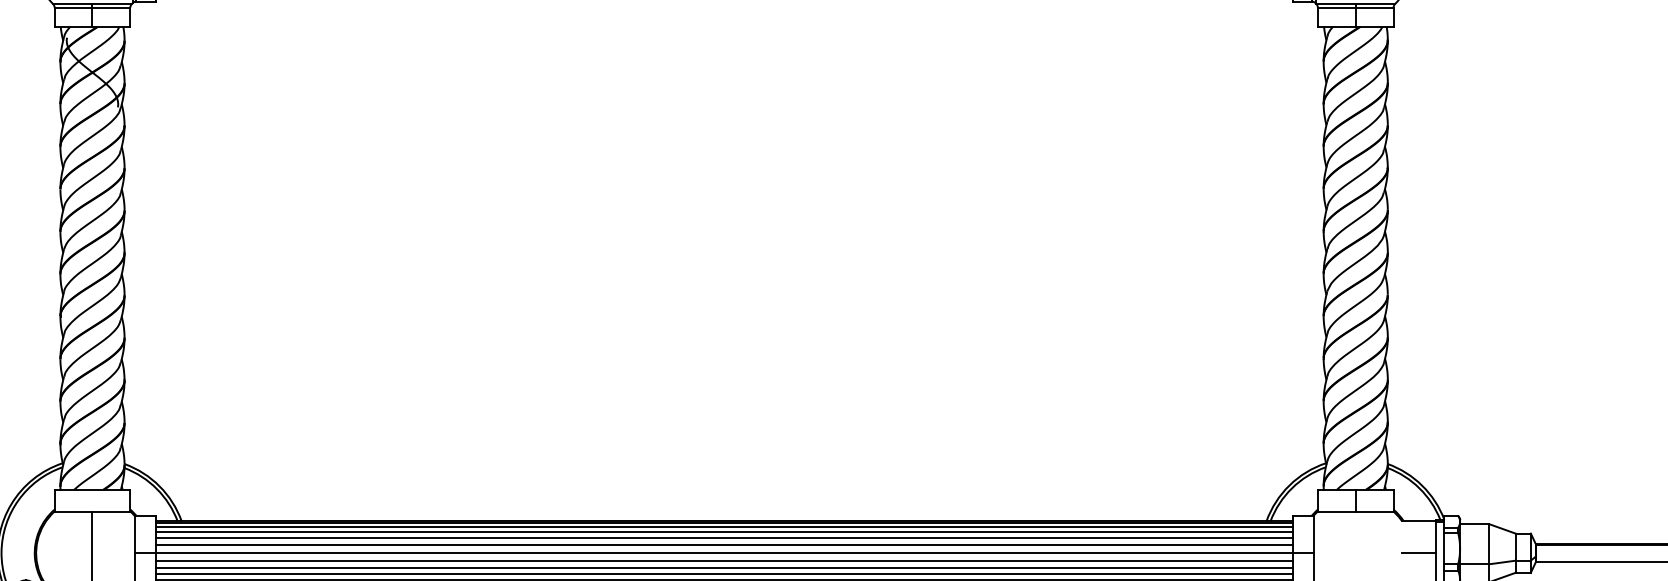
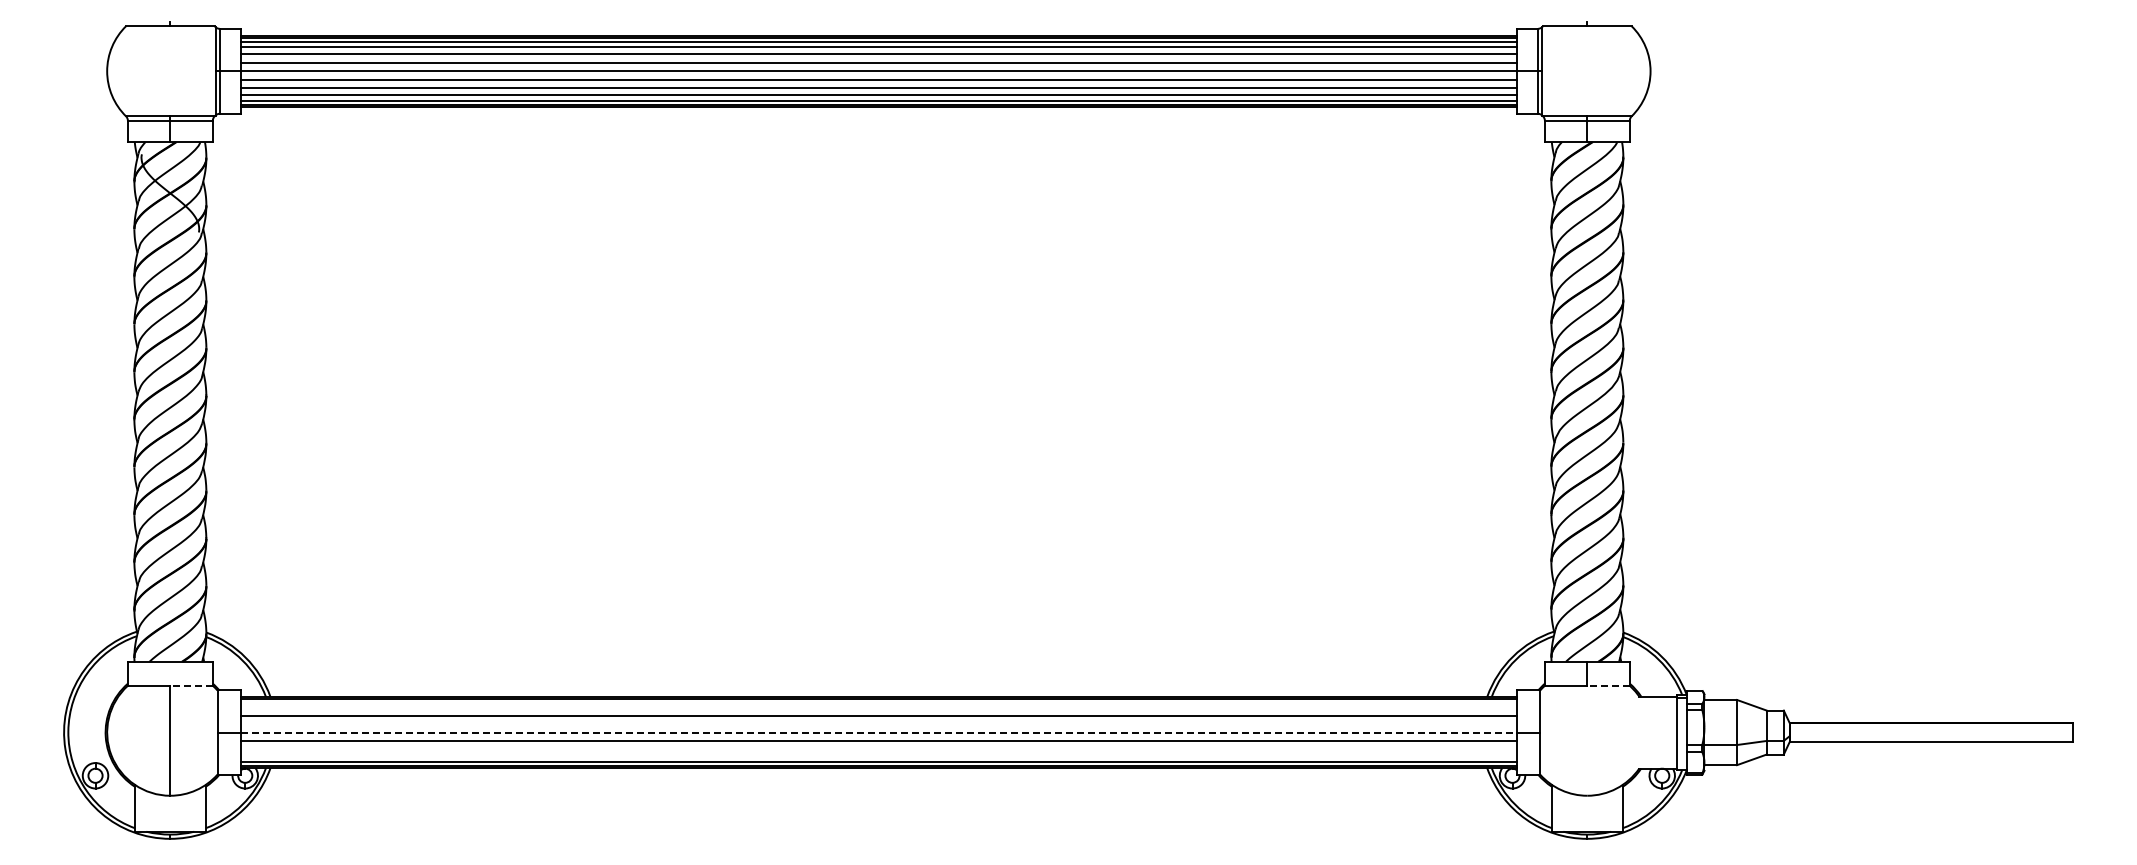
line: (111, 511) -> (191, 685), solid -> dashed
line: (1374, 511) -> (1608, 685), solid -> dashed
line: (723, 526) -> (878, 702), removed
line: (723, 531) -> (878, 708), removed
line: (723, 545) -> (878, 723), removed
line: (723, 553) -> (878, 732), solid -> dashed
line: (1419, 553) -> (1658, 732), removed
line: (723, 568) -> (878, 749), removed
line: (723, 574) -> (878, 756), removed

